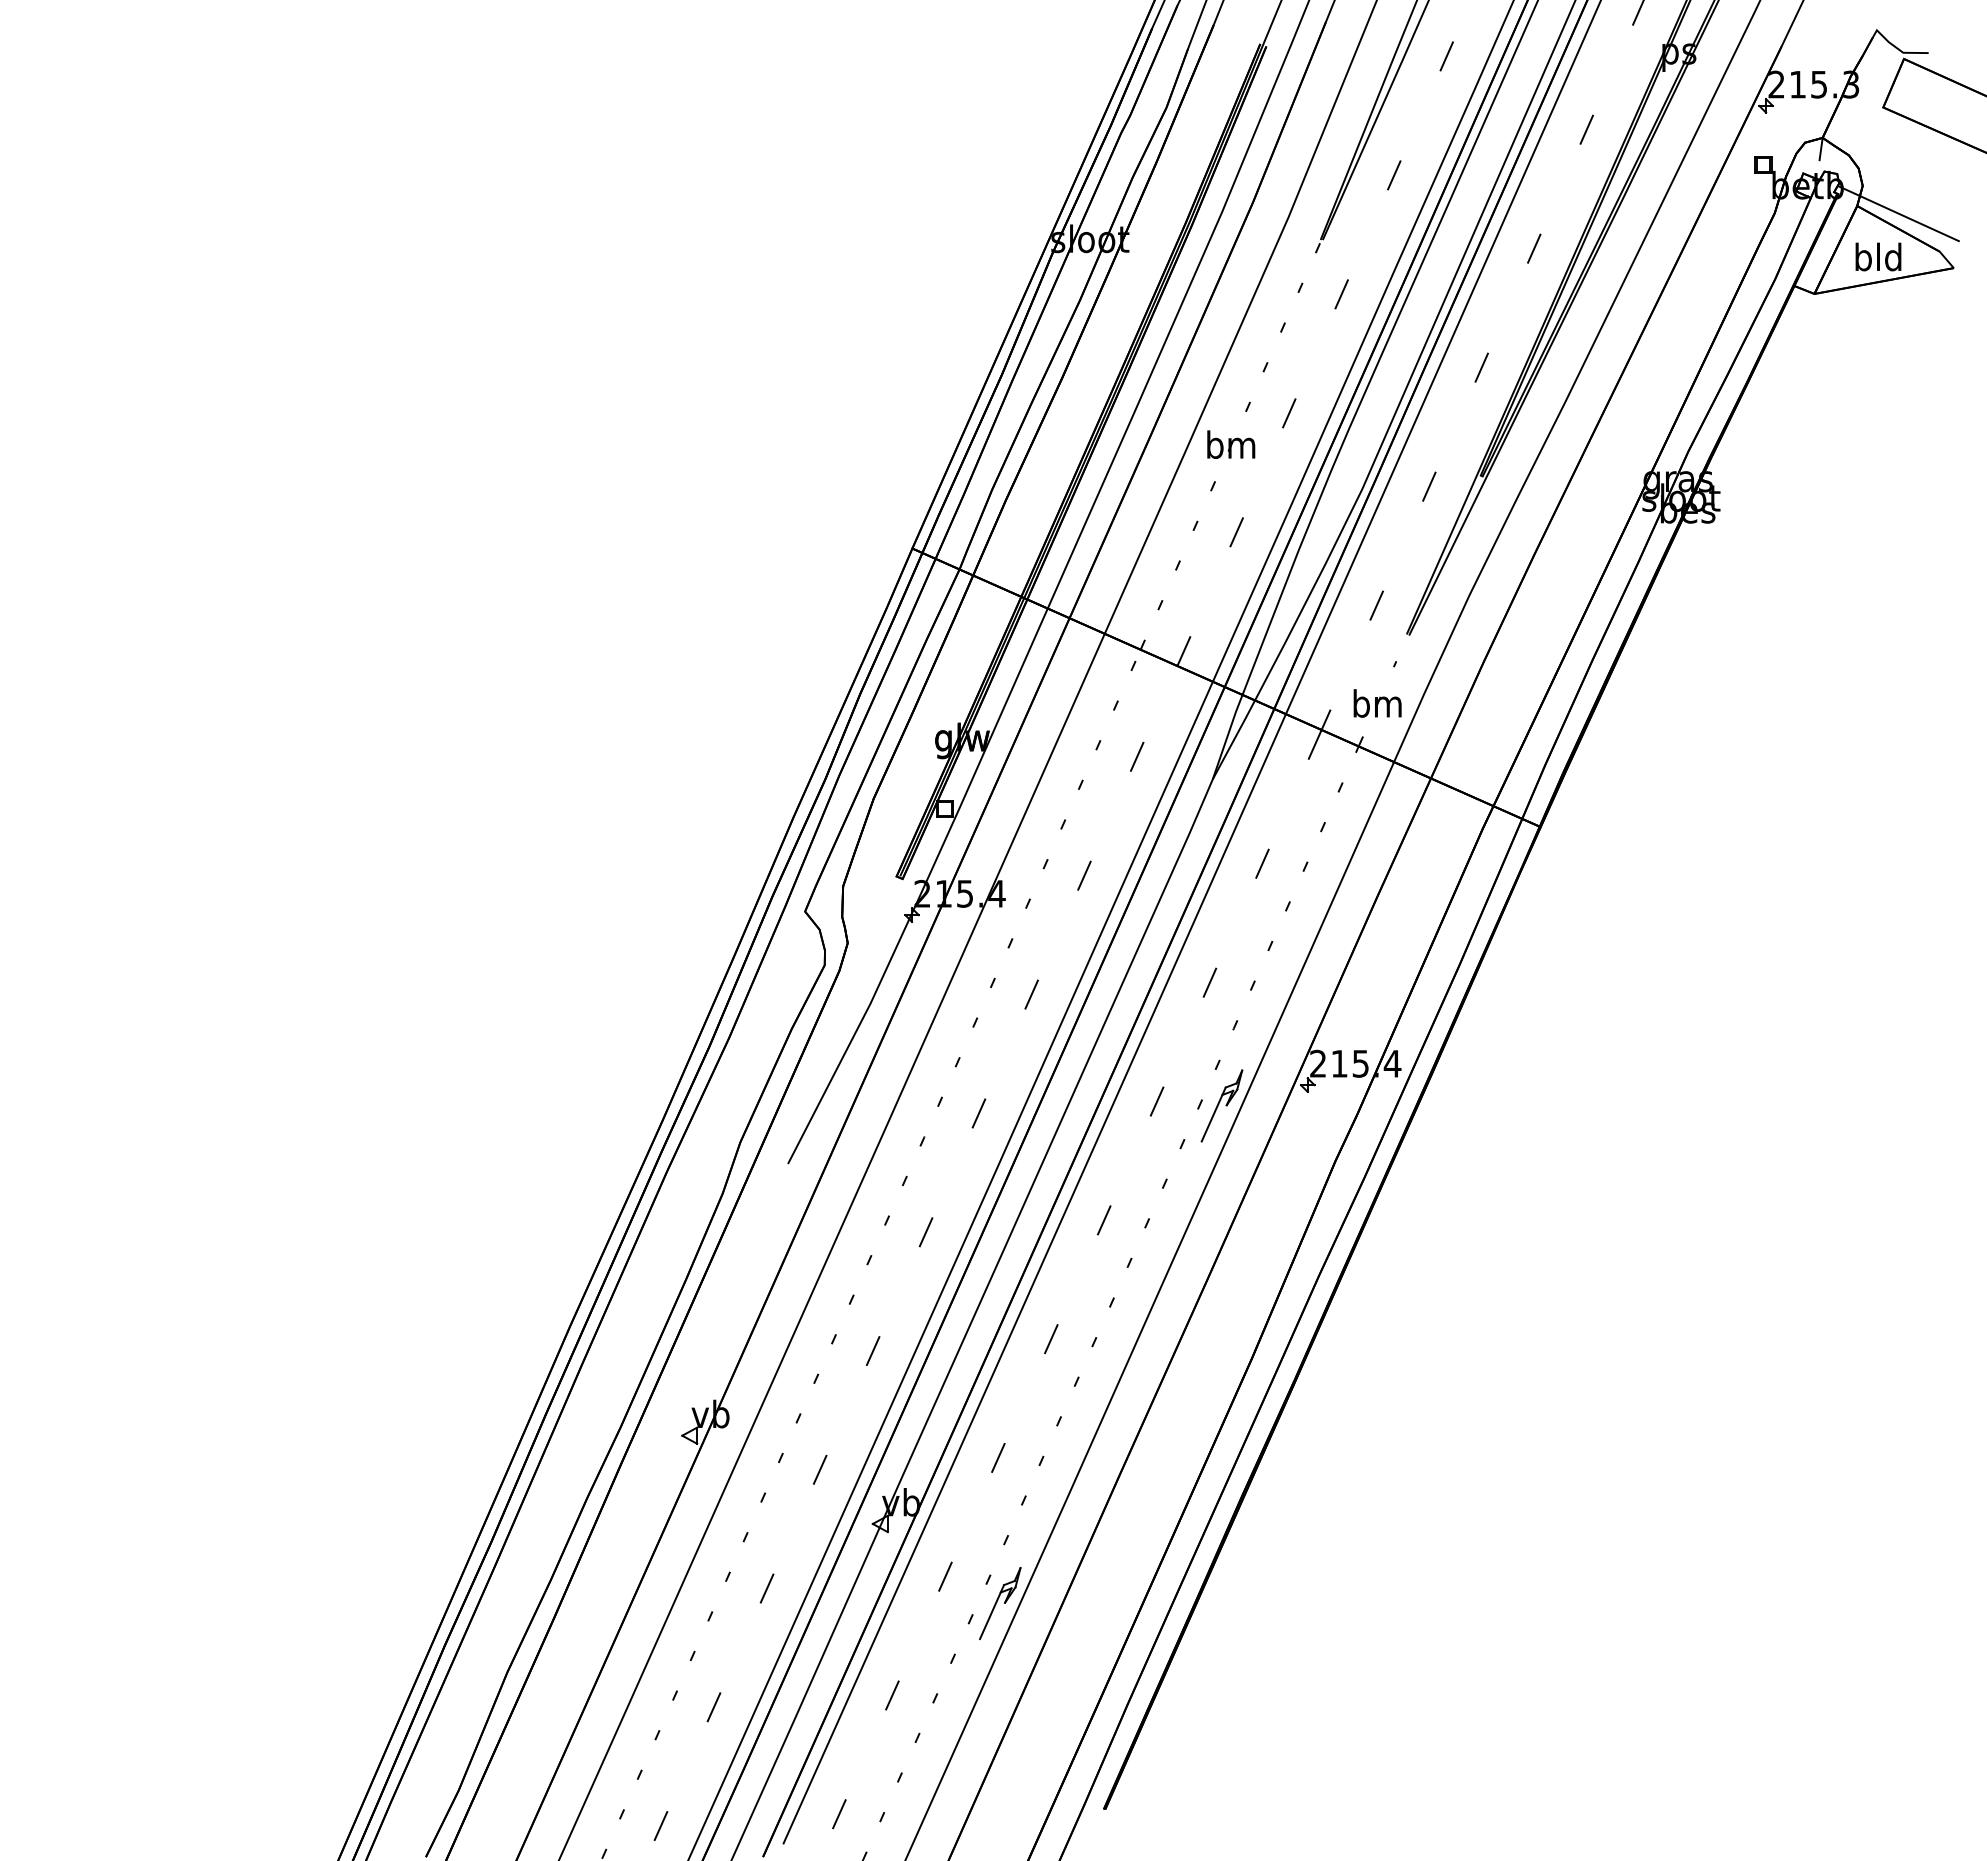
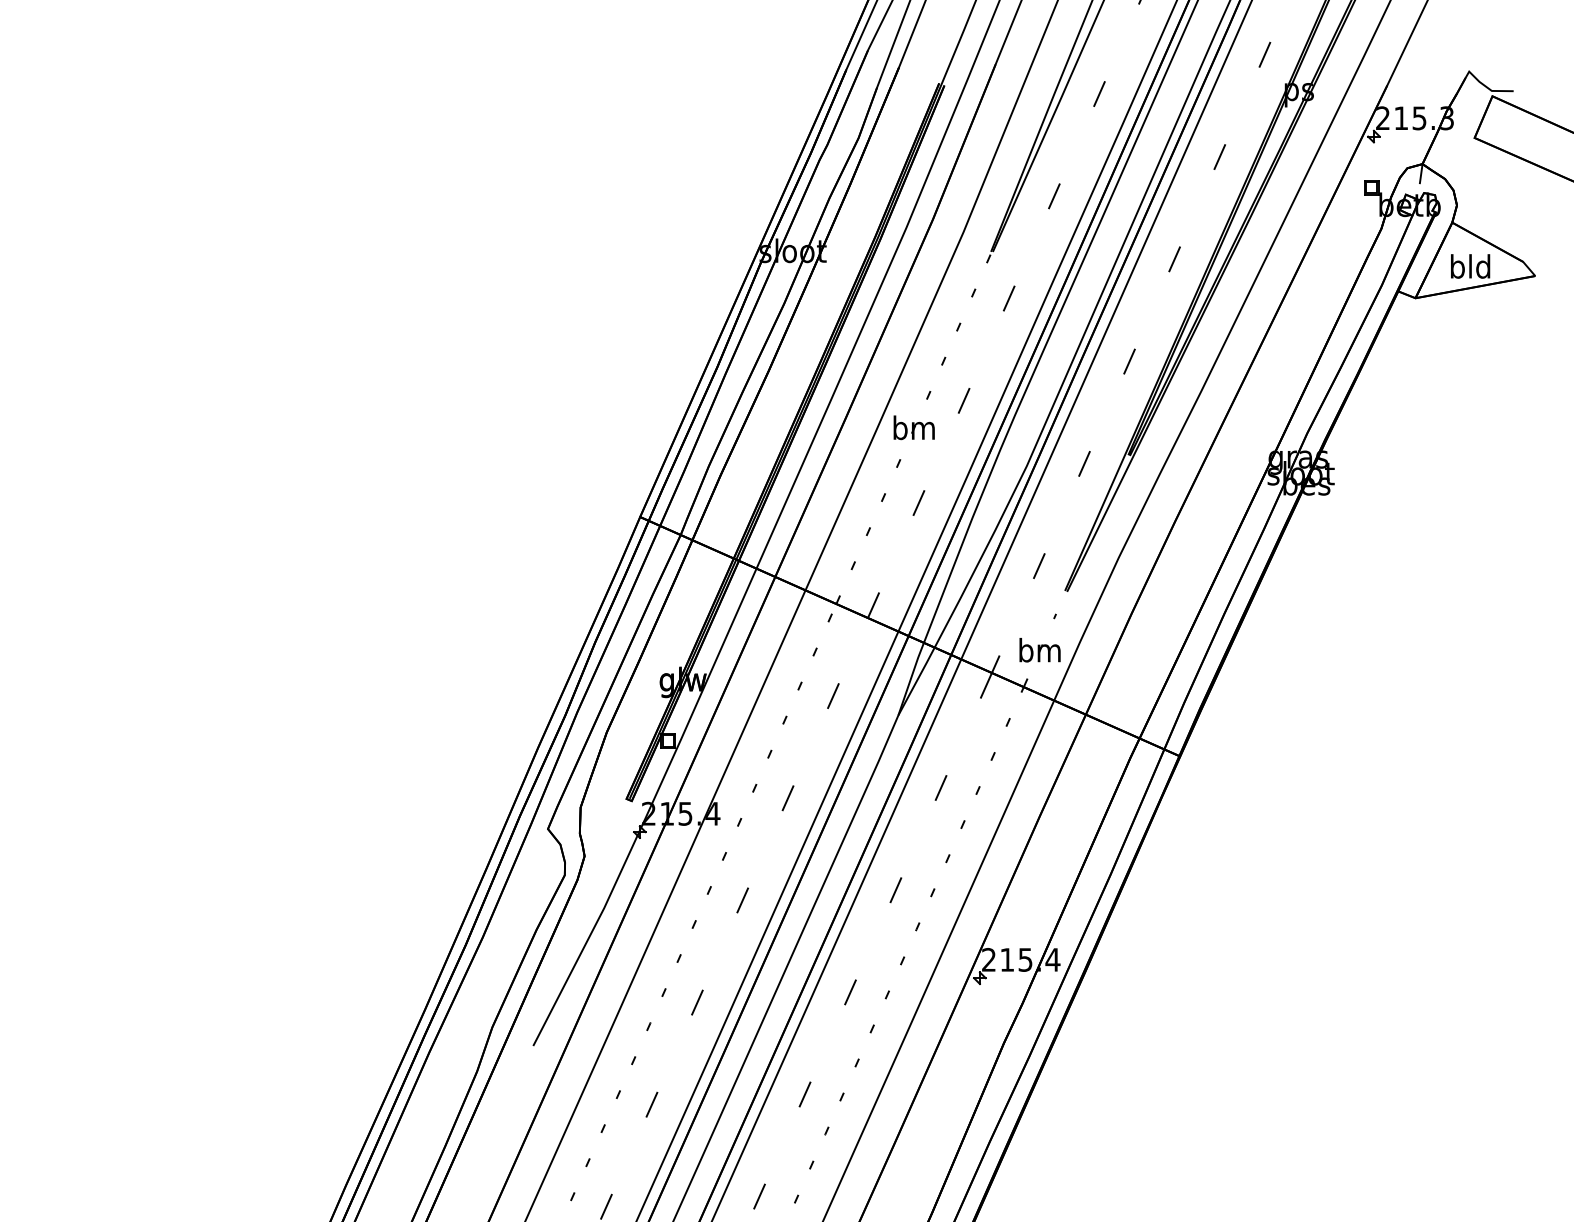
line: (1898, 213) -> (1487, 229), removed
part: (1221, 1105) -> (905, 995), removed

